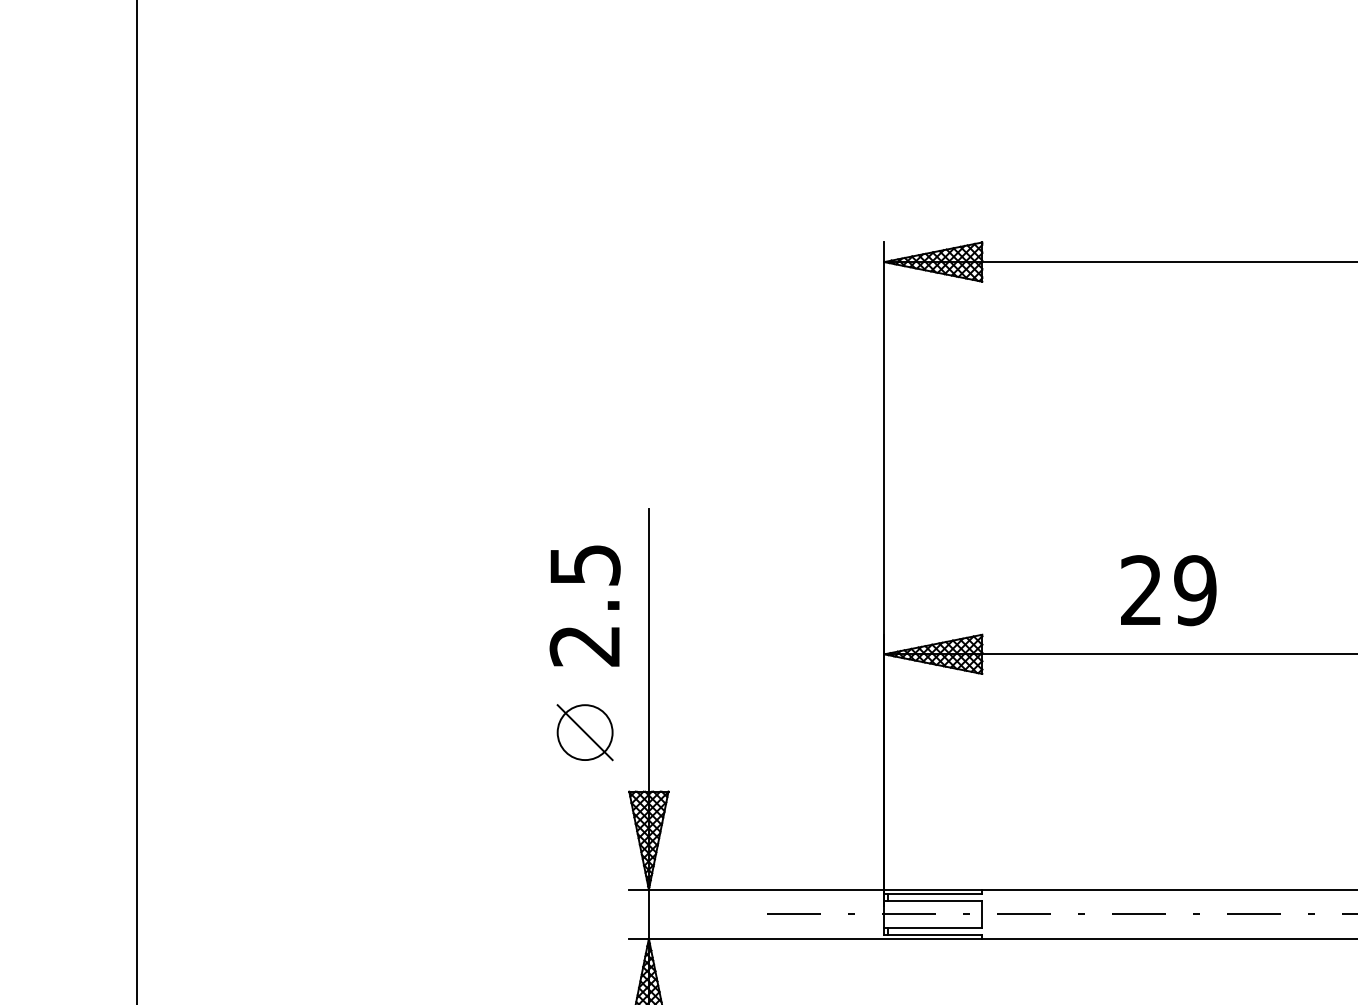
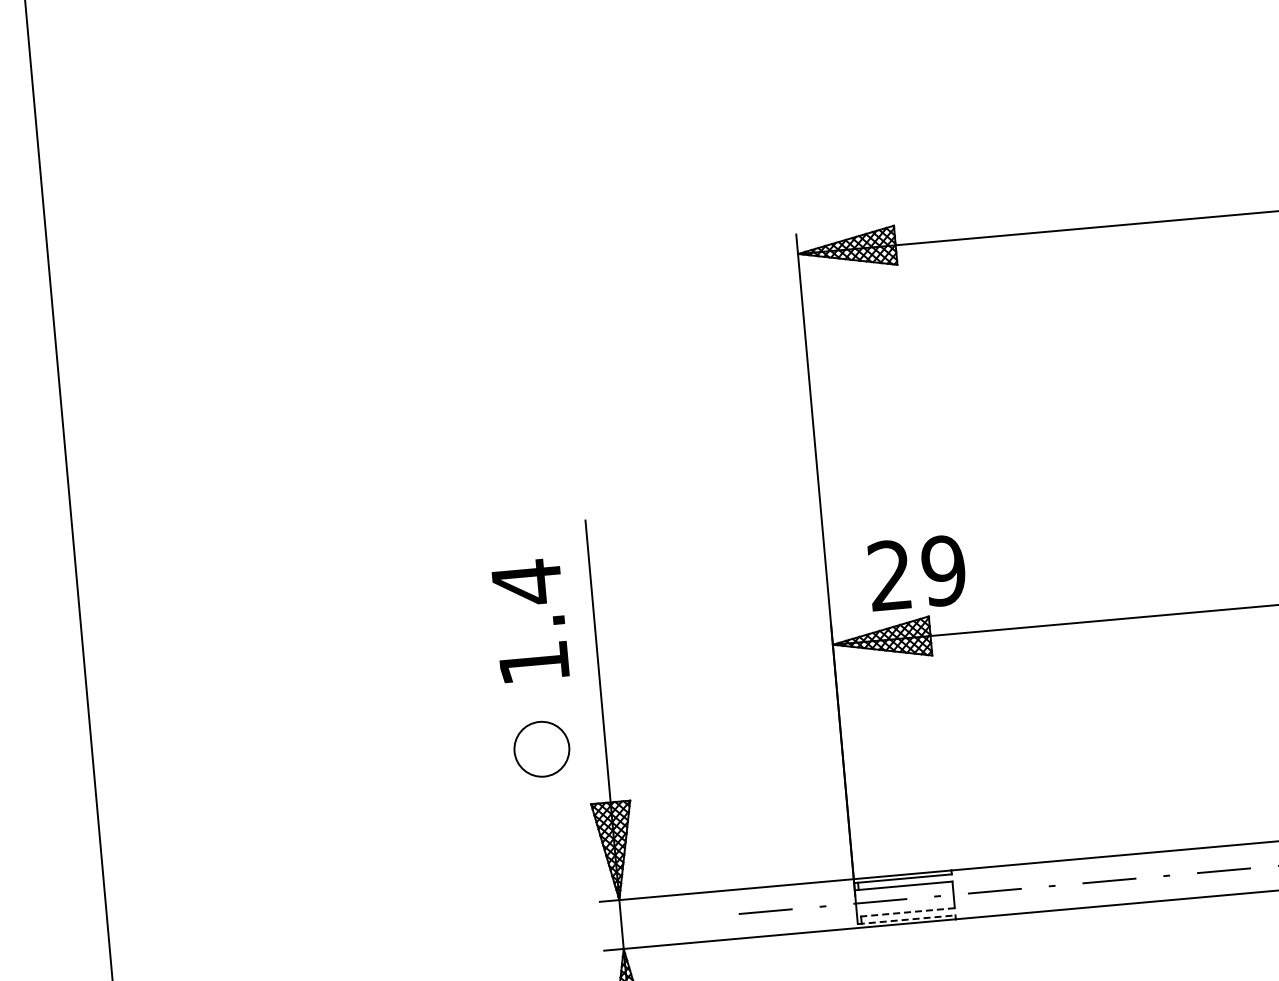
text: (1168, 590) -> (917, 573), moved
text: (584, 604) -> (529, 621), 2.5 -> 1.4
line: (584, 732) -> (541, 749), removed
line: (932, 927) -> (905, 912), solid -> dashed
line: (933, 934) -> (906, 919), solid -> dashed

